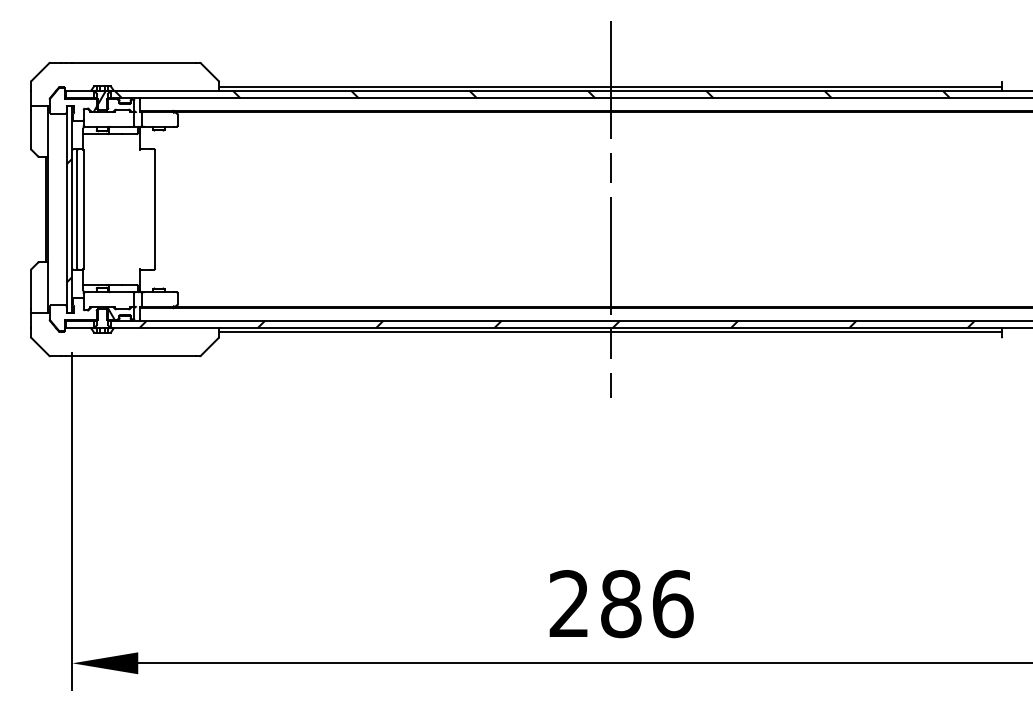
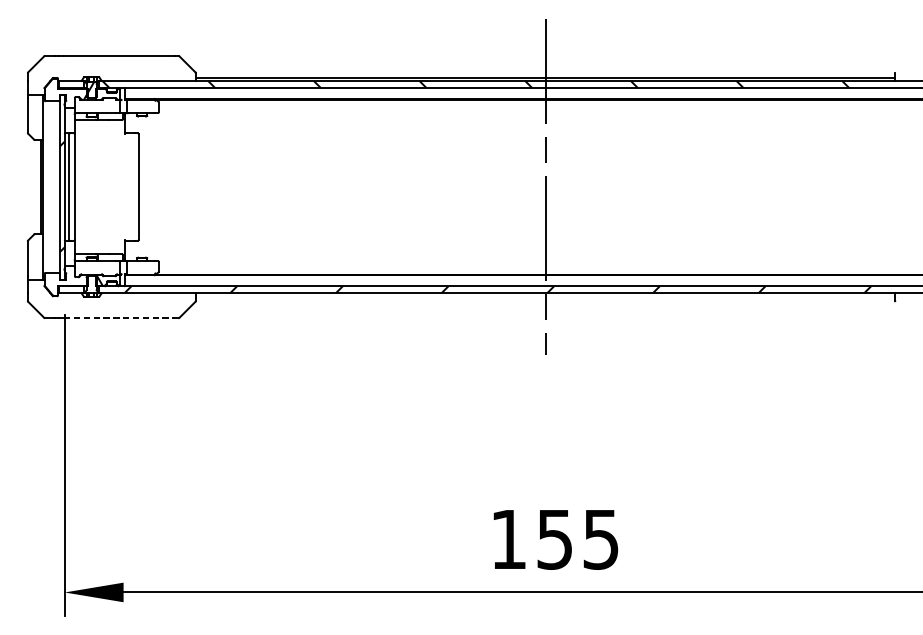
line: (610, 331) -> (545, 296), removed
line: (134, 356) -> (120, 318), solid -> dashed
text: (621, 604) -> (555, 539), 286 -> 155

